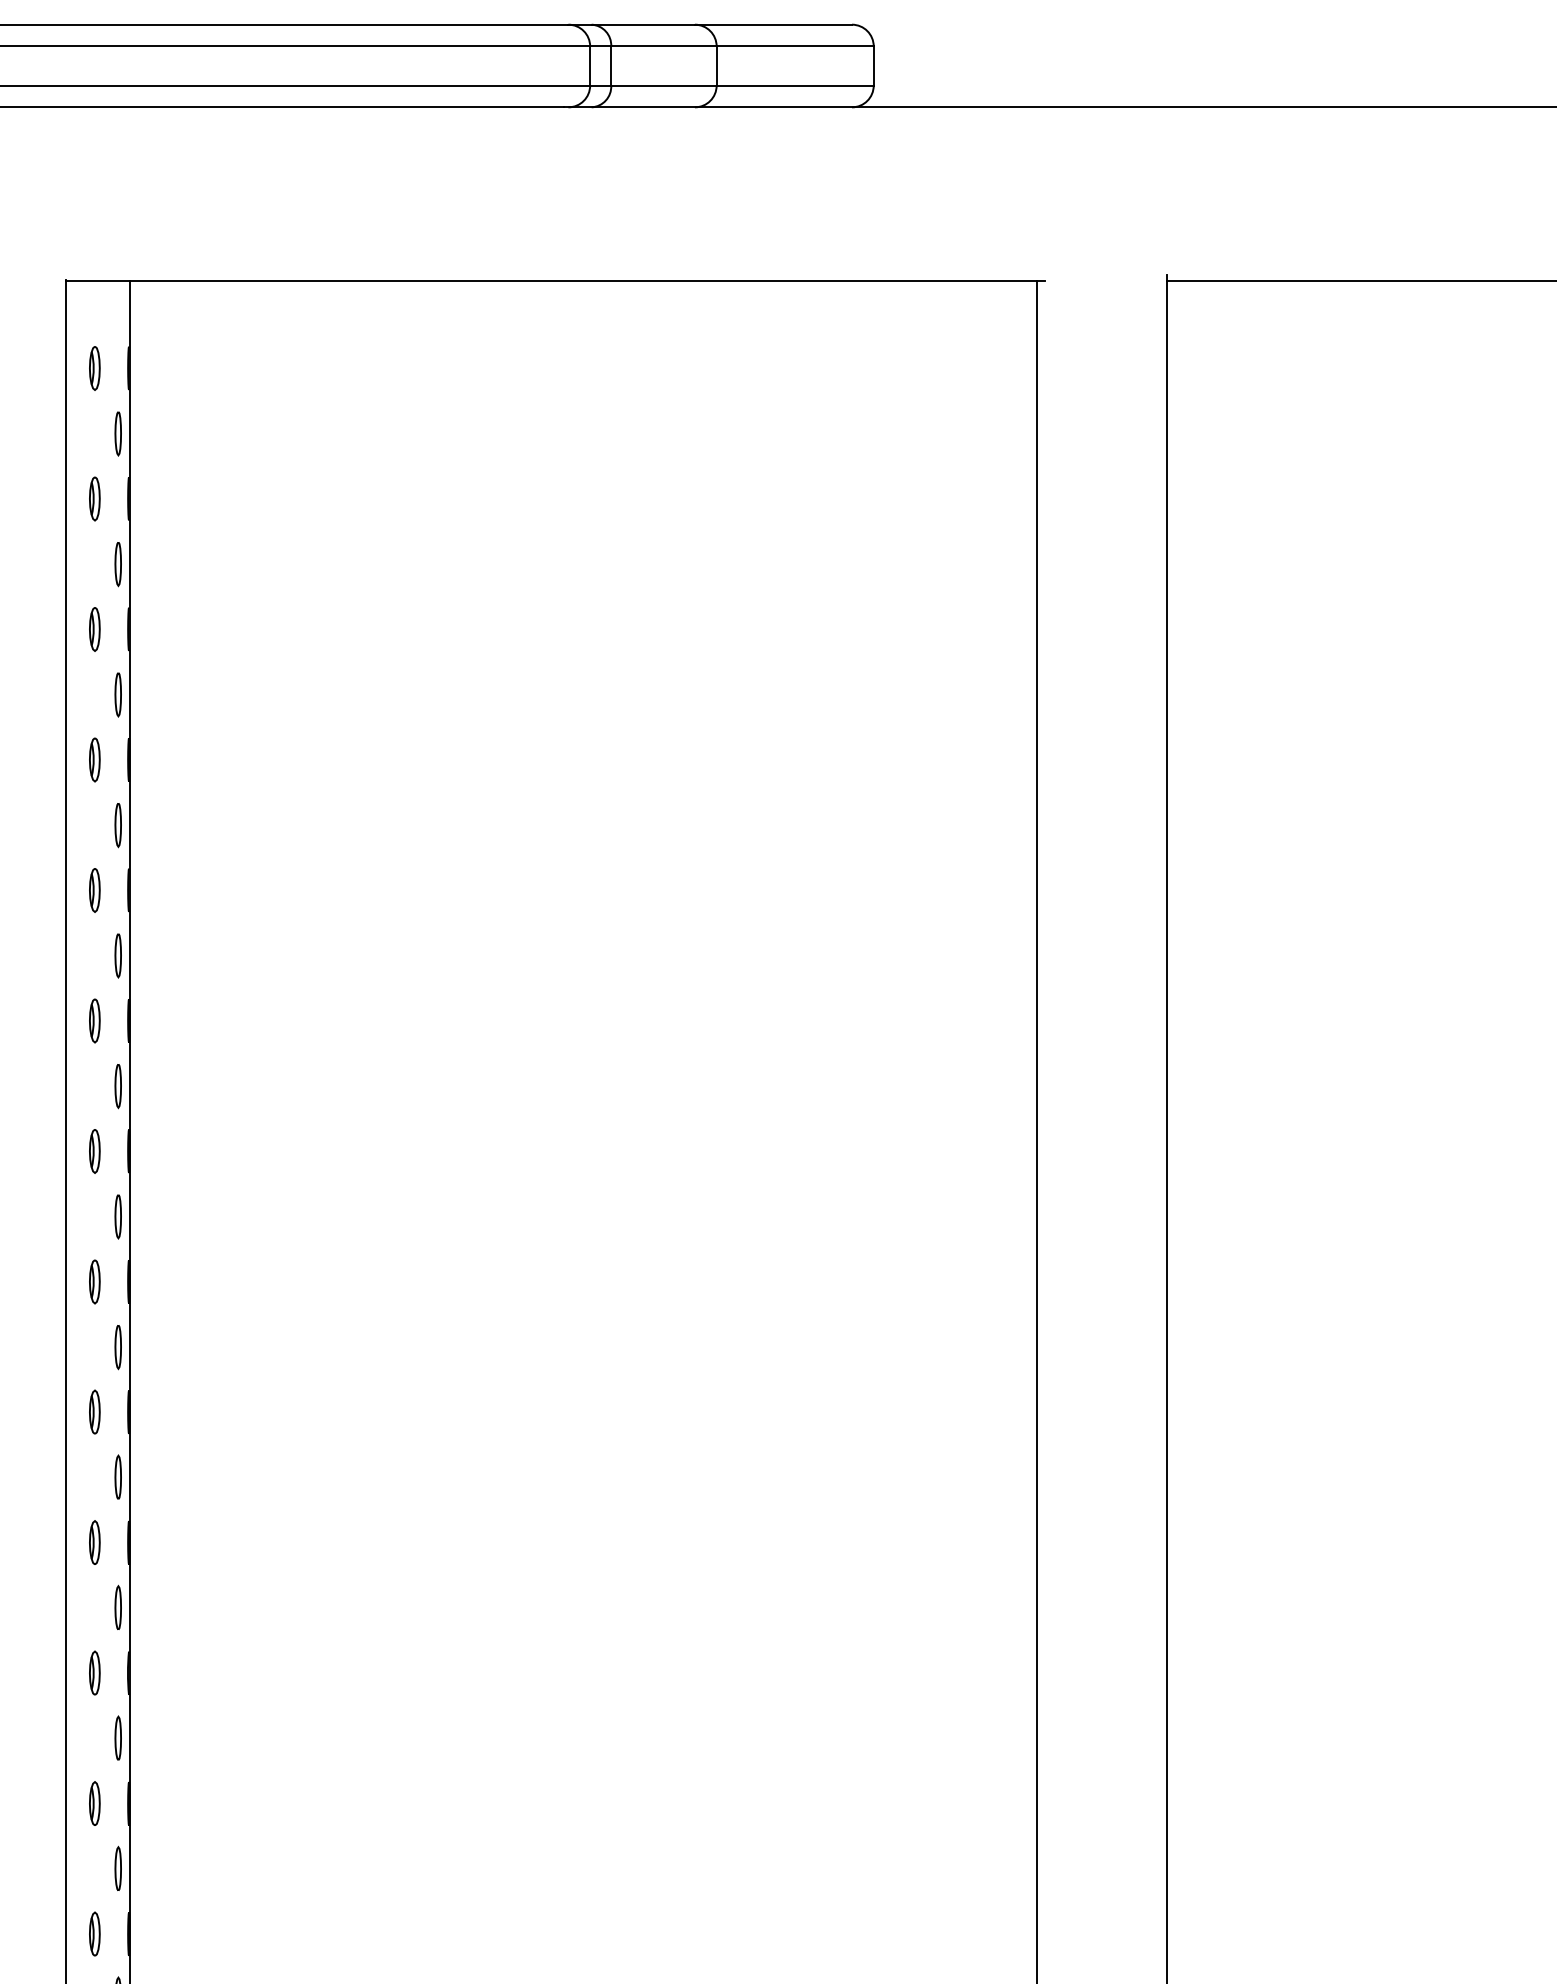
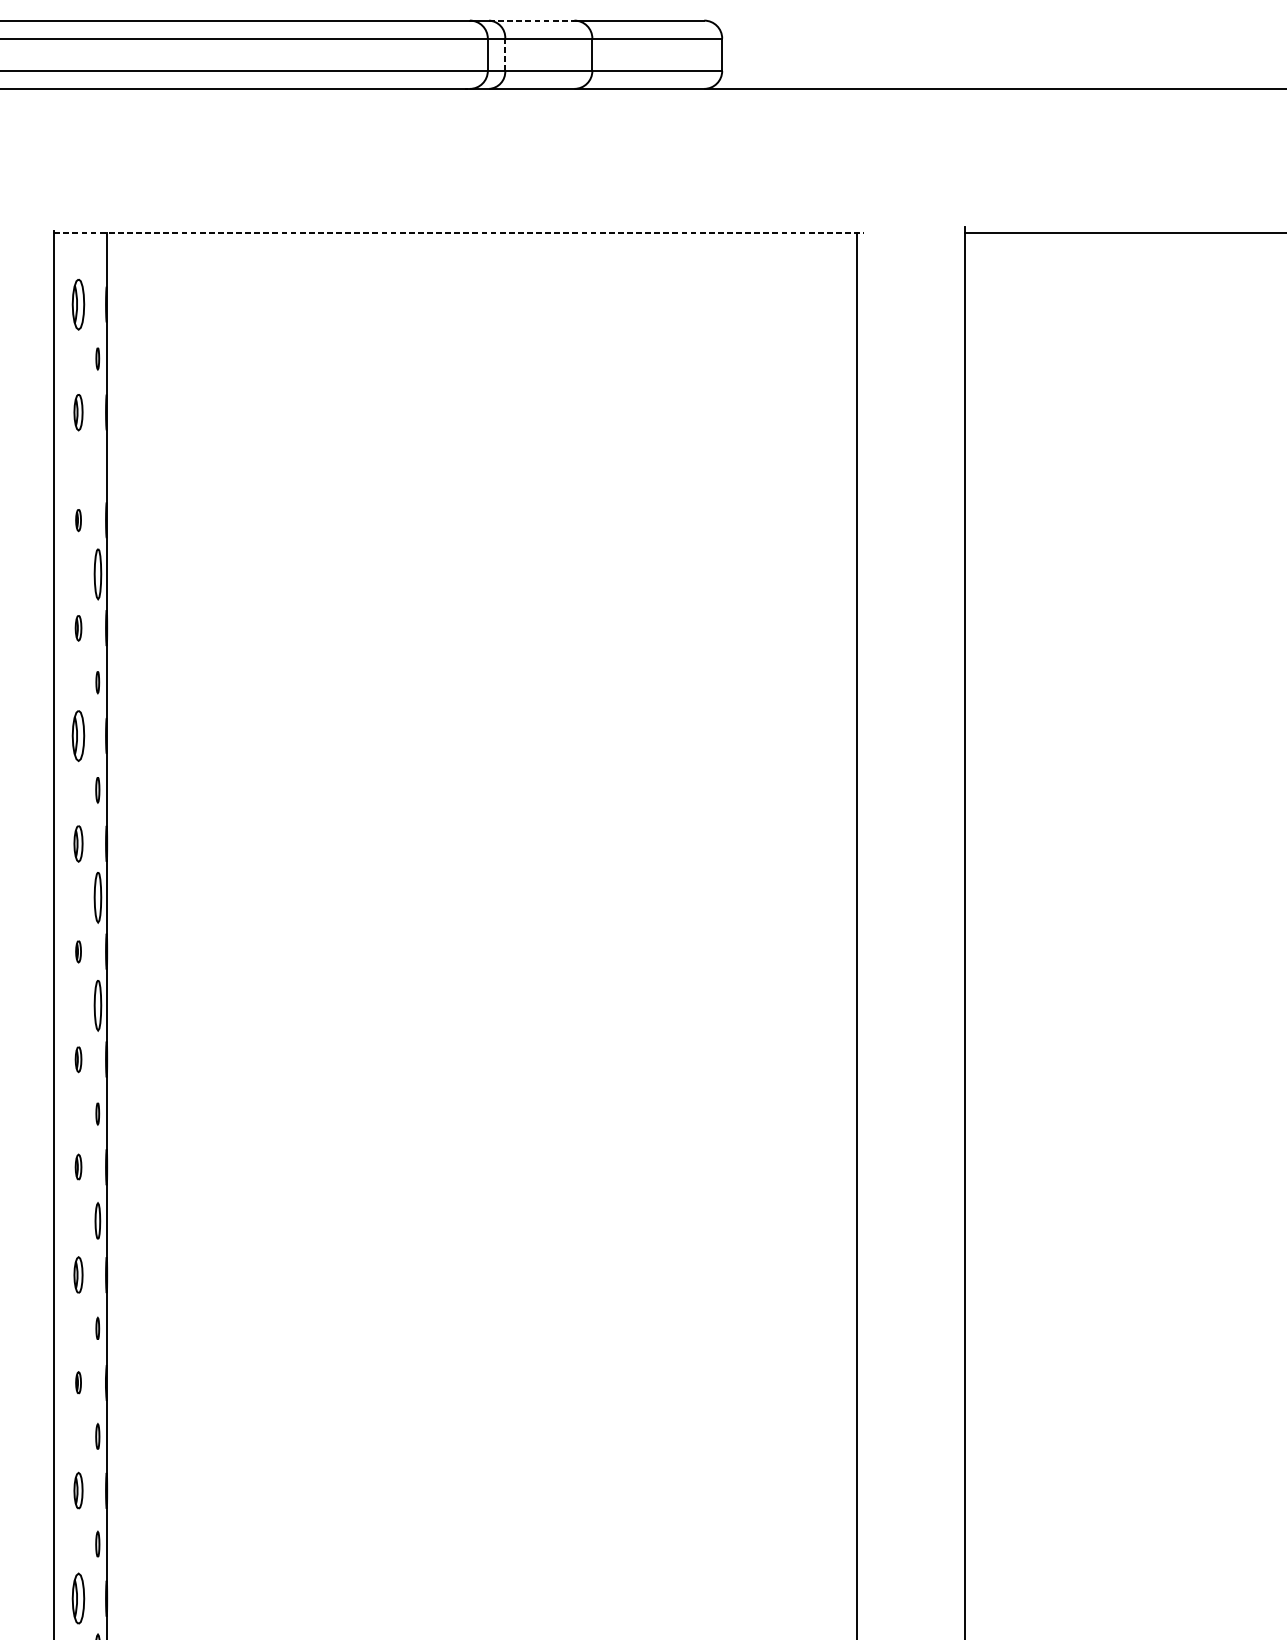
line: (643, 24) -> (531, 20), solid -> dashed
line: (611, 66) -> (505, 55), solid -> dashed
line: (555, 281) -> (459, 232), solid -> dashed
part: (94, 368) -> (78, 304), size x1.4
part: (117, 433) -> (97, 358), size x0.6
part: (117, 564) -> (97, 466), removed
part: (94, 629) -> (78, 520), size x0.6
part: (117, 694) -> (97, 574), size x1.4
part: (94, 759) -> (78, 627), size x0.7
part: (117, 825) -> (97, 682), size x0.6
part: (94, 890) -> (78, 736), size x1.4
part: (117, 955) -> (97, 789), size x0.7
part: (117, 1086) -> (97, 898), size x1.4
part: (94, 1151) -> (78, 951), size x0.6
part: (117, 1216) -> (97, 1005), size x1.4
part: (94, 1281) -> (78, 1059), size x0.7
part: (117, 1347) -> (97, 1113), size x0.6
part: (94, 1411) -> (78, 1166), size x0.7
part: (117, 1606) -> (97, 1327), size x0.6
part: (94, 1672) -> (78, 1382), size x0.6
part: (117, 1737) -> (97, 1436), size x0.7
part: (117, 1867) -> (97, 1543), size x0.7
part: (94, 1933) -> (78, 1598), size x1.4

